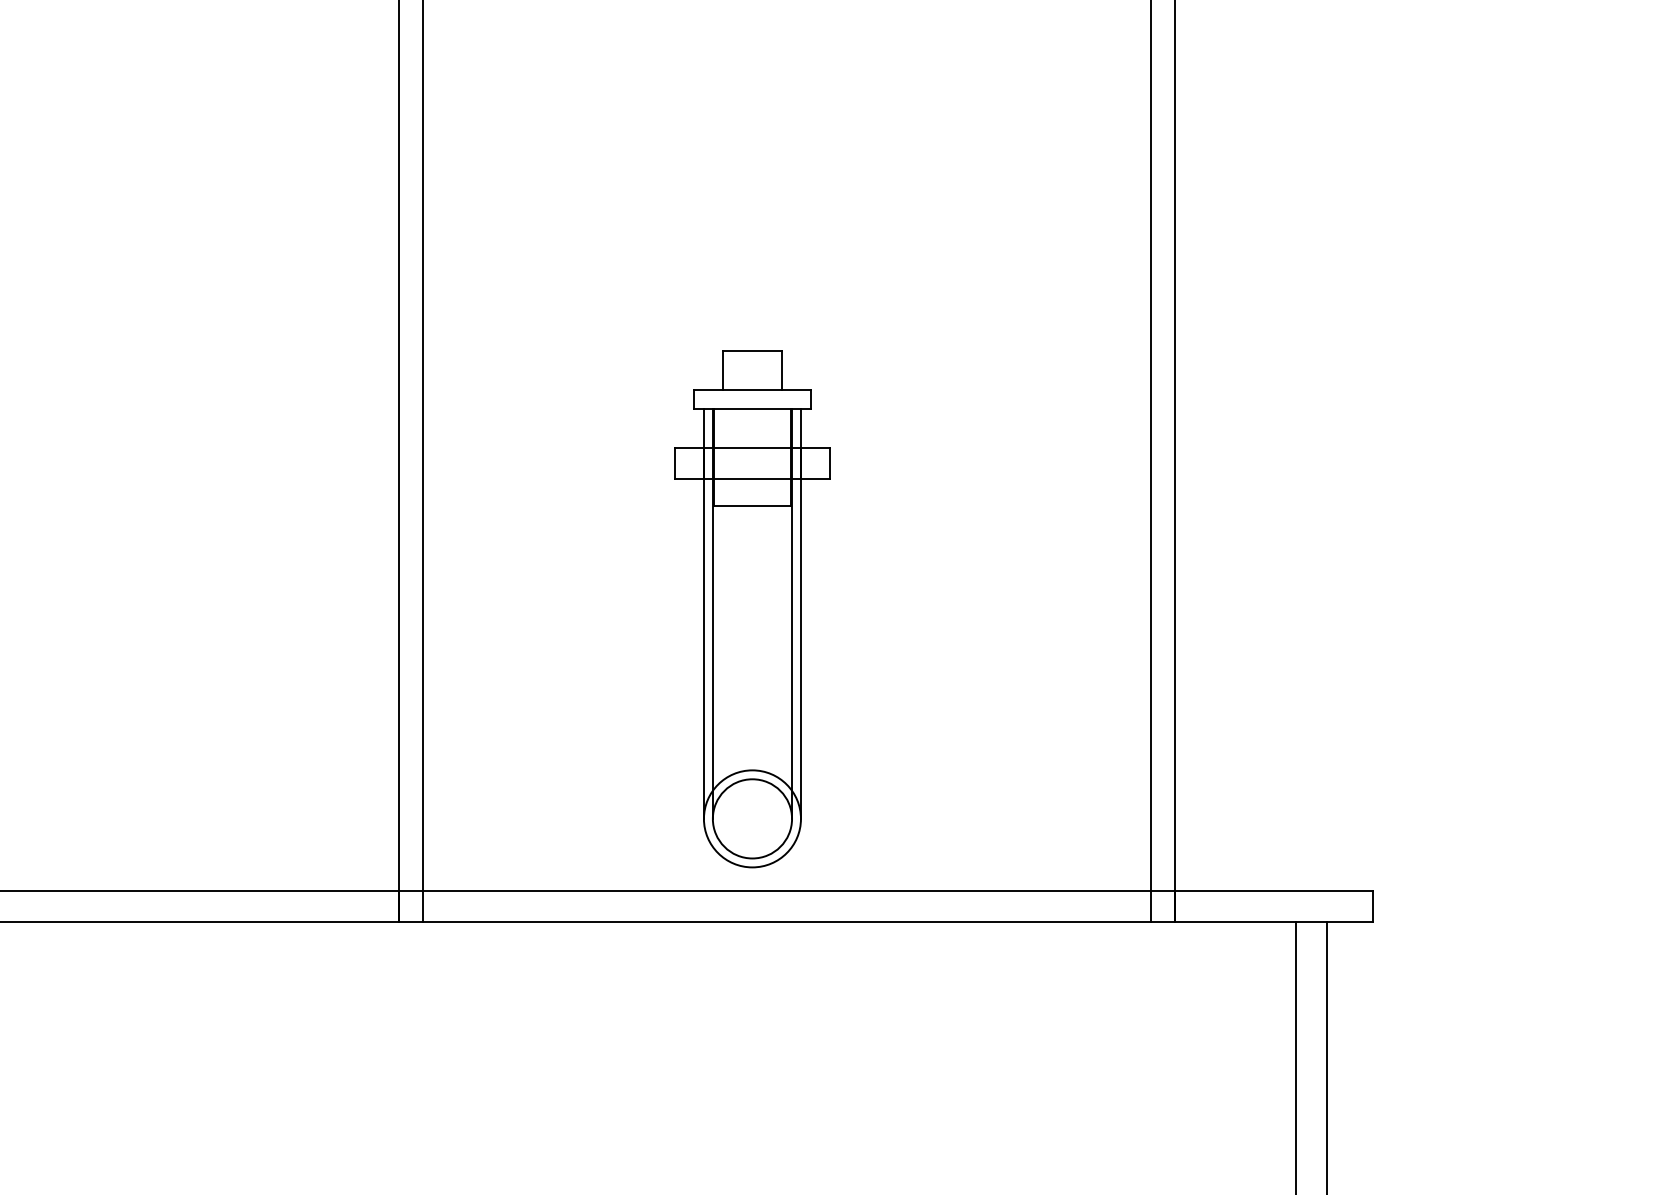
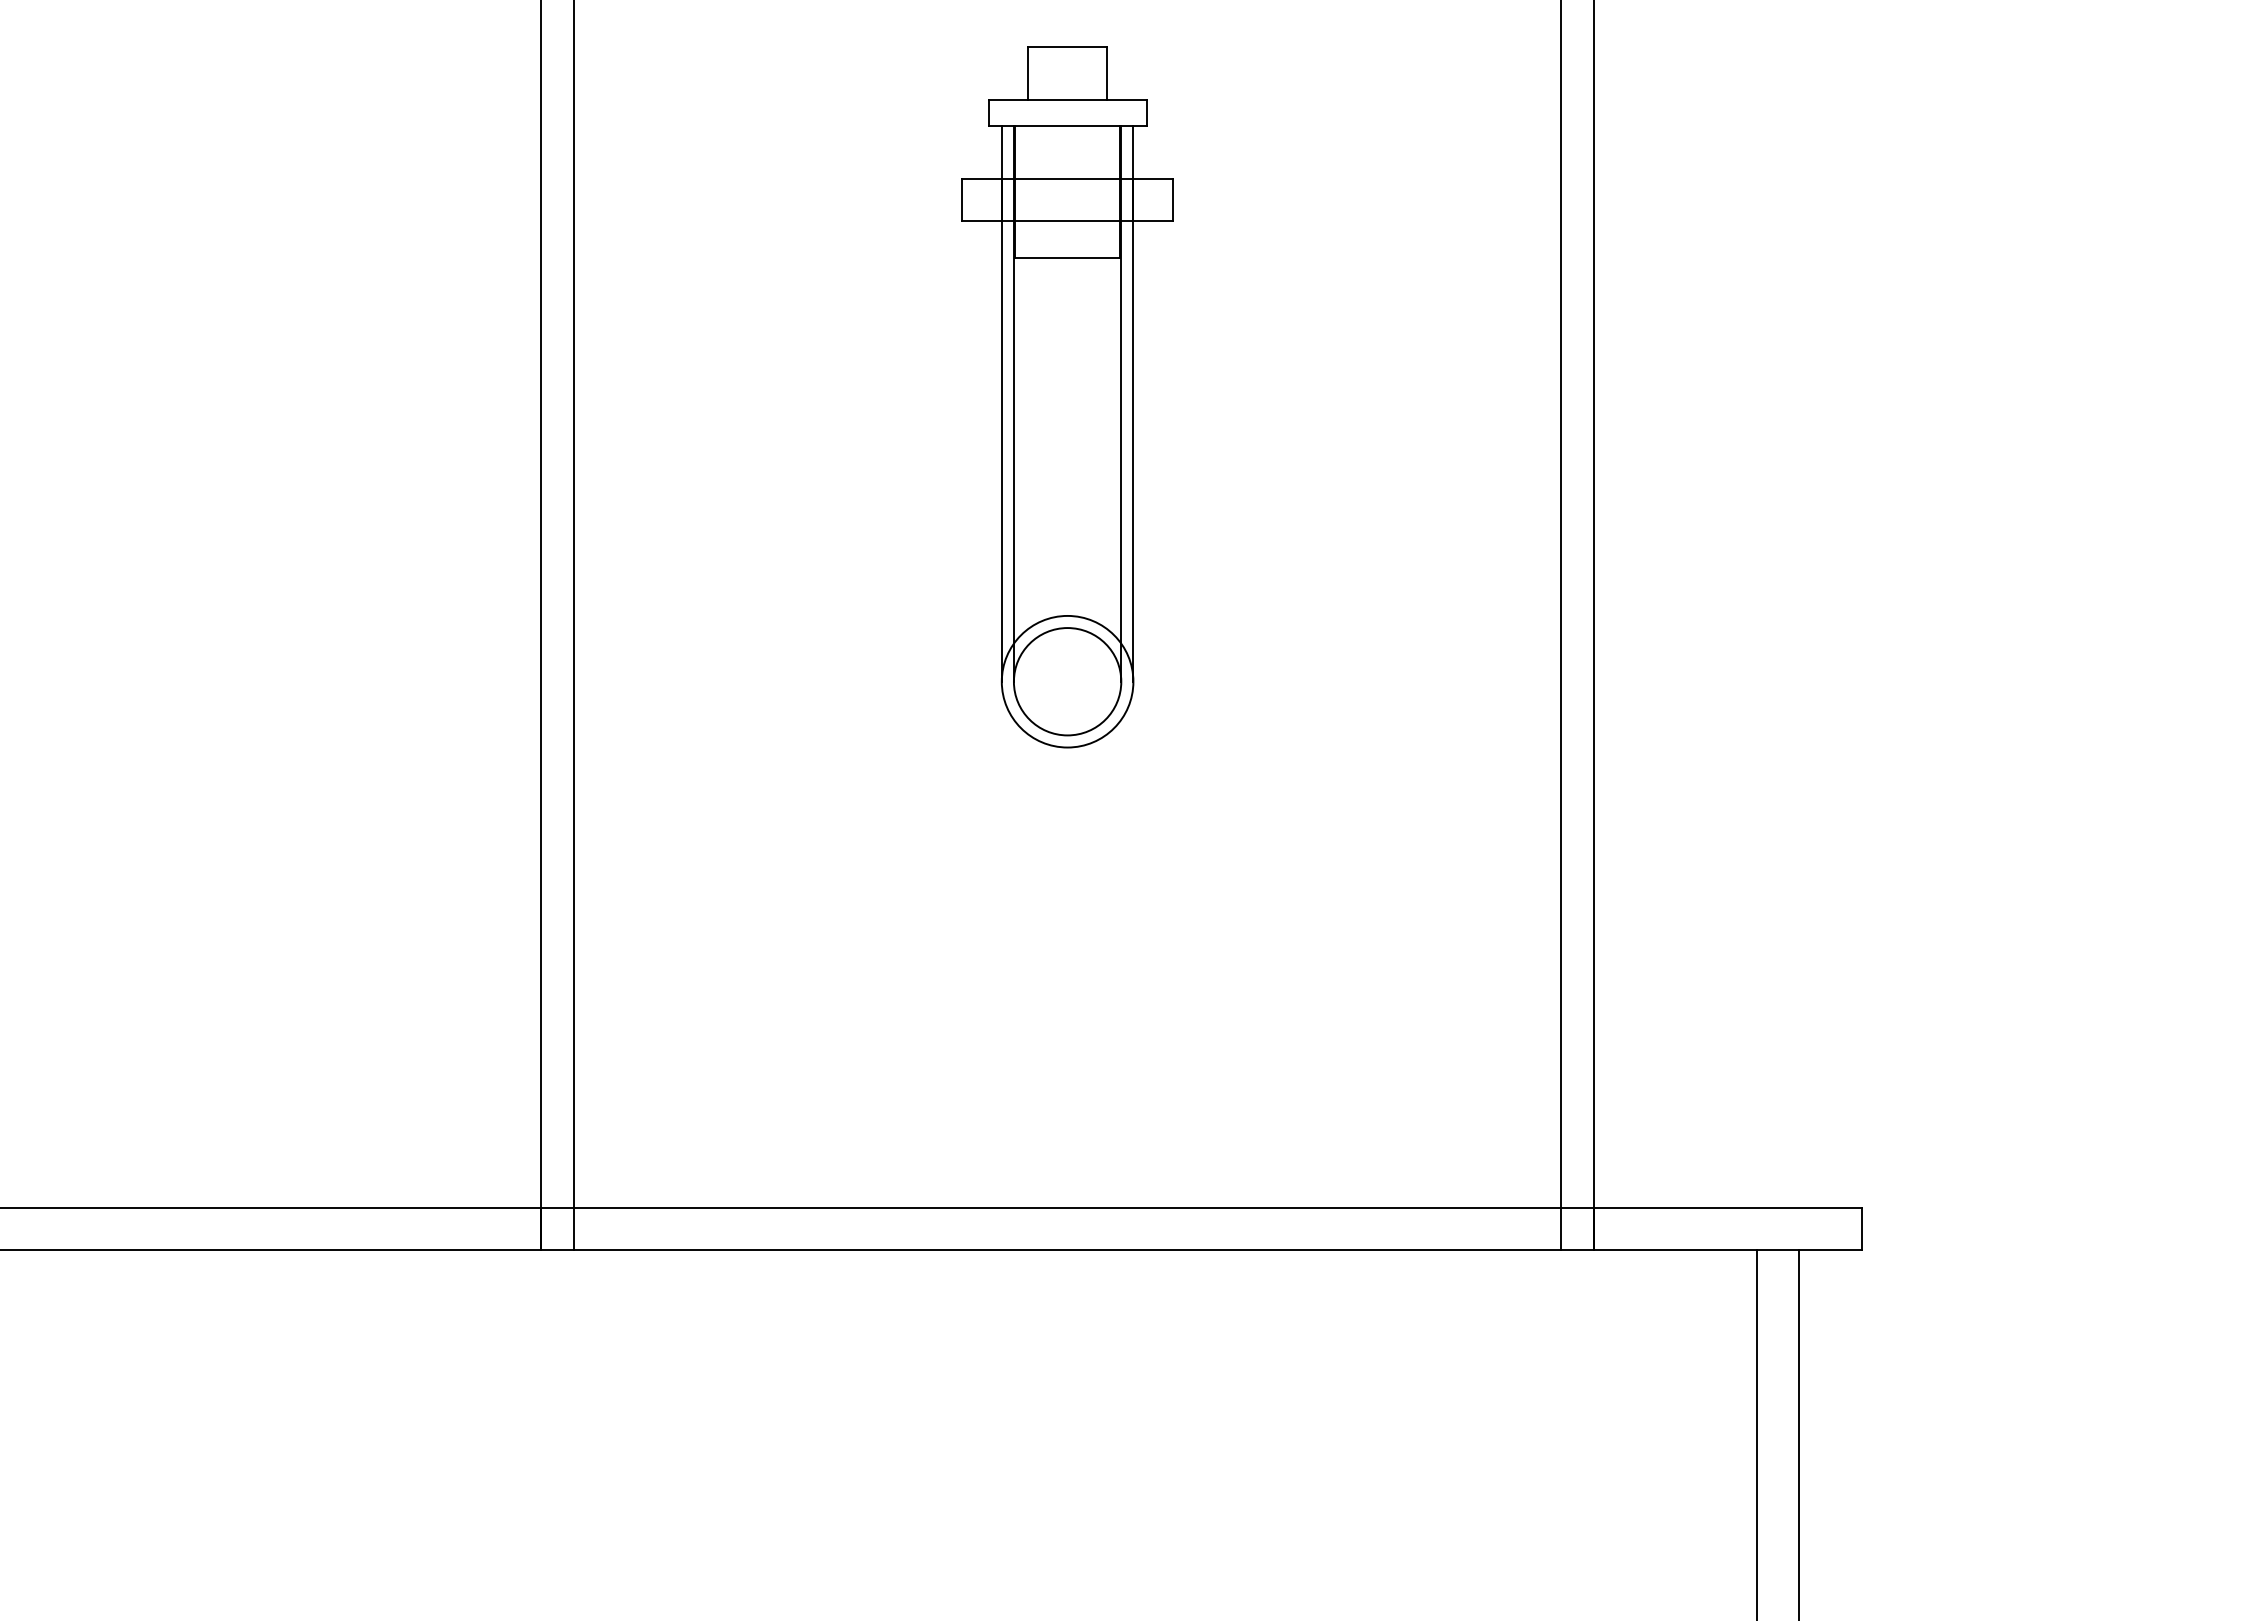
part: (752, 609) -> (1067, 397), moved

